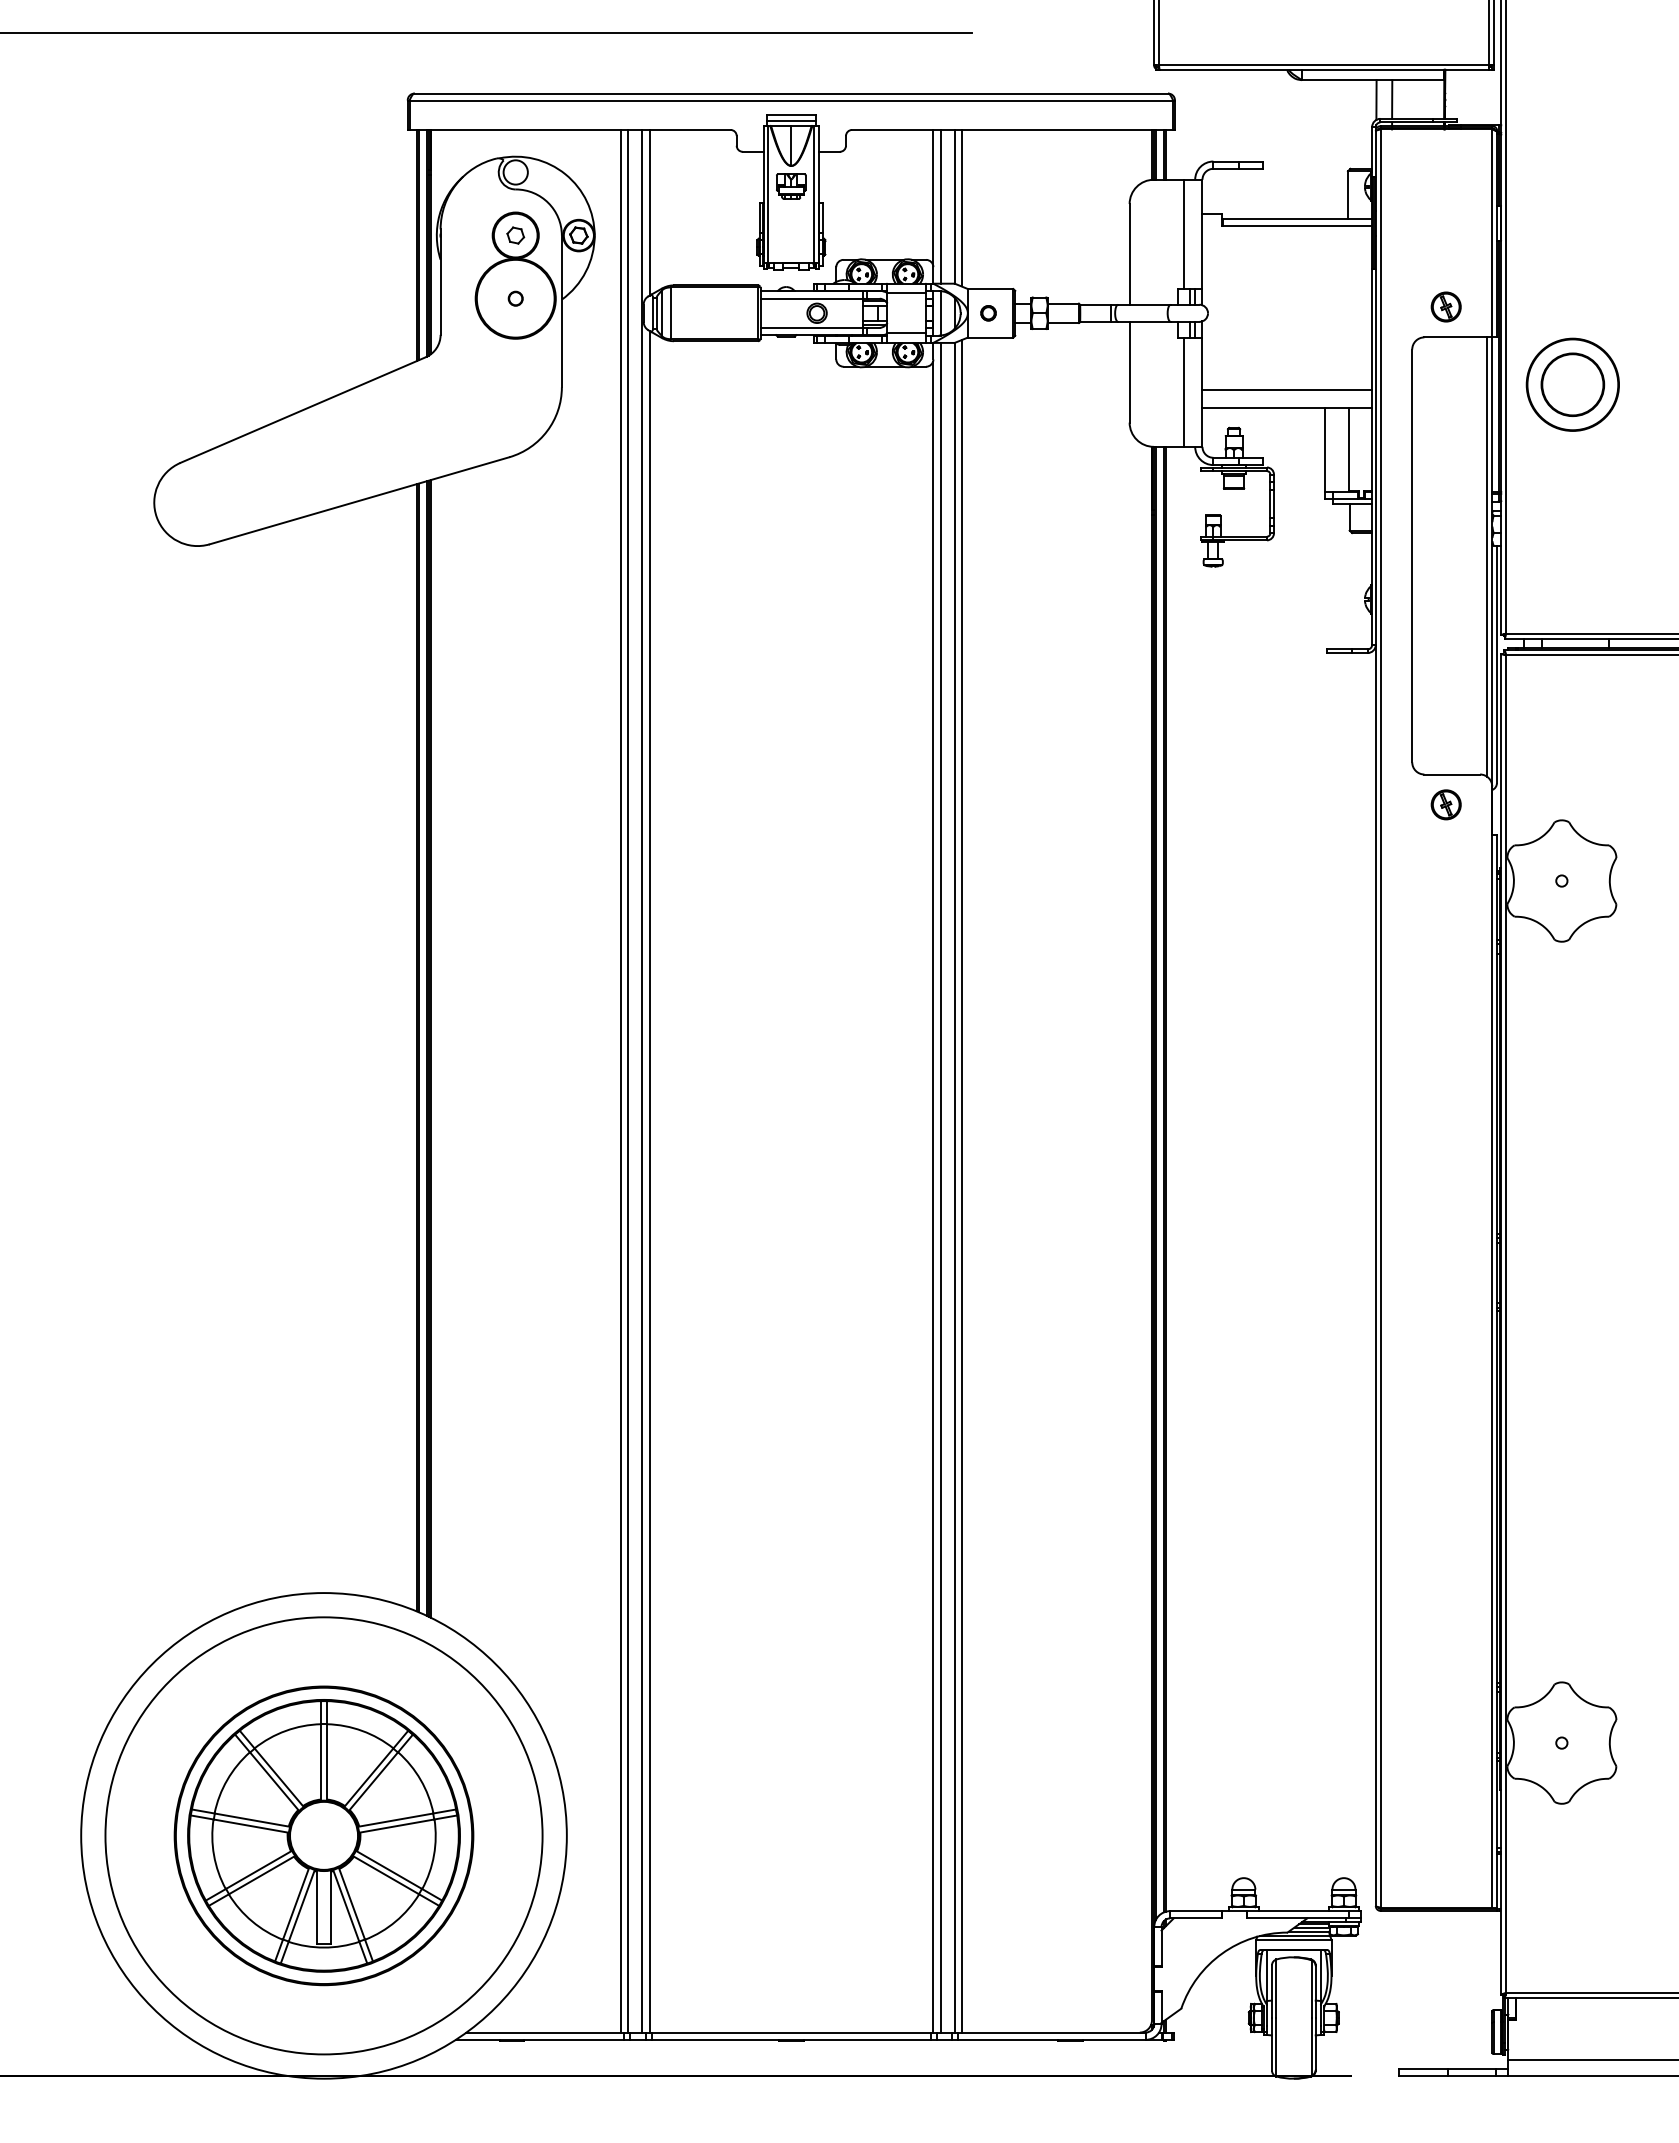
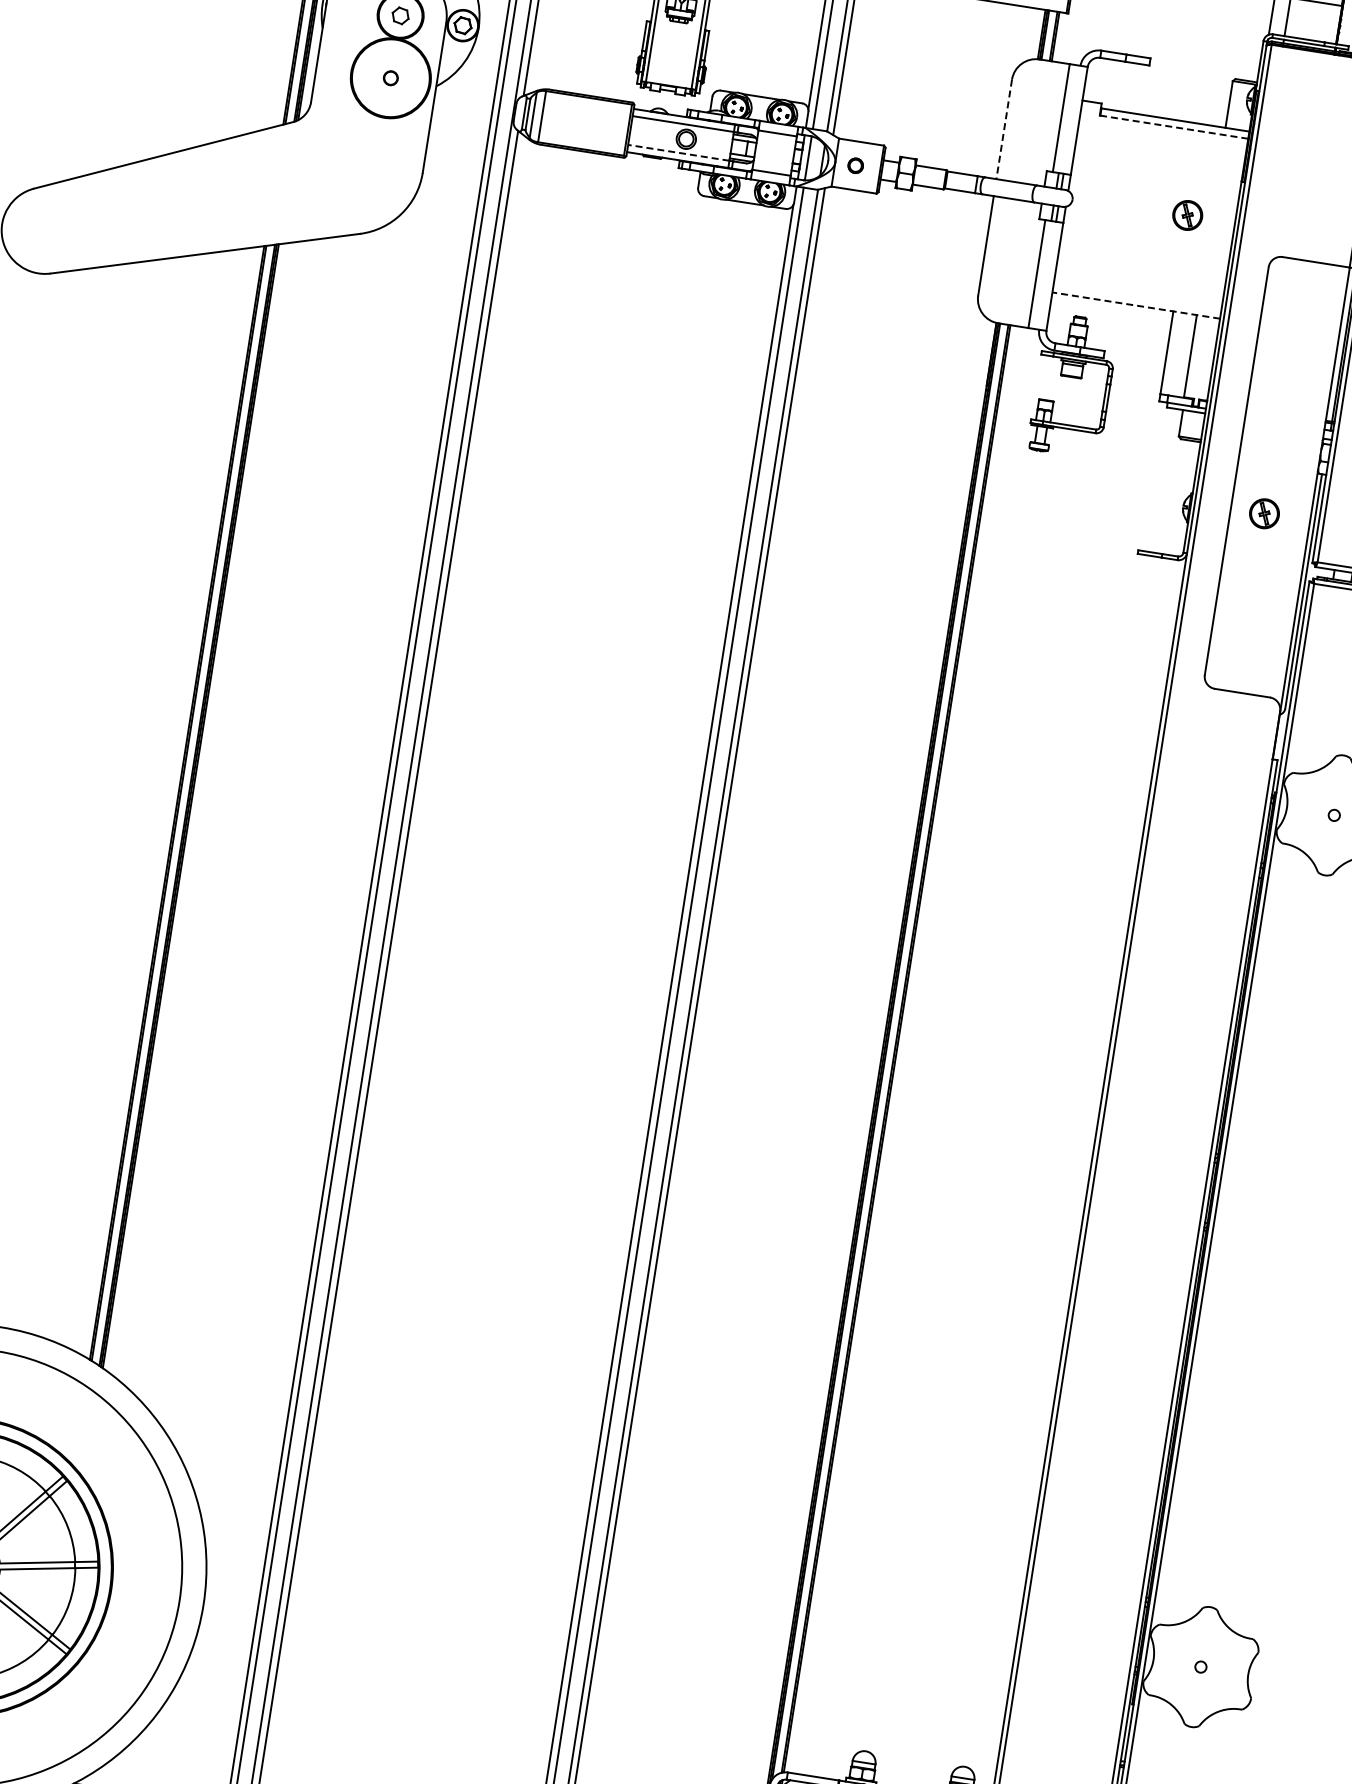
line: (1296, 225) -> (1173, 126), solid -> dashed
line: (1129, 254) -> (1004, 129), solid -> dashed
part: (1445, 306) -> (1187, 214), moved
line: (811, 327) -> (678, 152), solid -> dashed
line: (1287, 389) -> (1139, 287), removed
line: (1287, 408) -> (1136, 306), solid -> dashed
line: (1487, 556) -> (1311, 483), removed
part: (1445, 804) -> (1263, 513), moved

